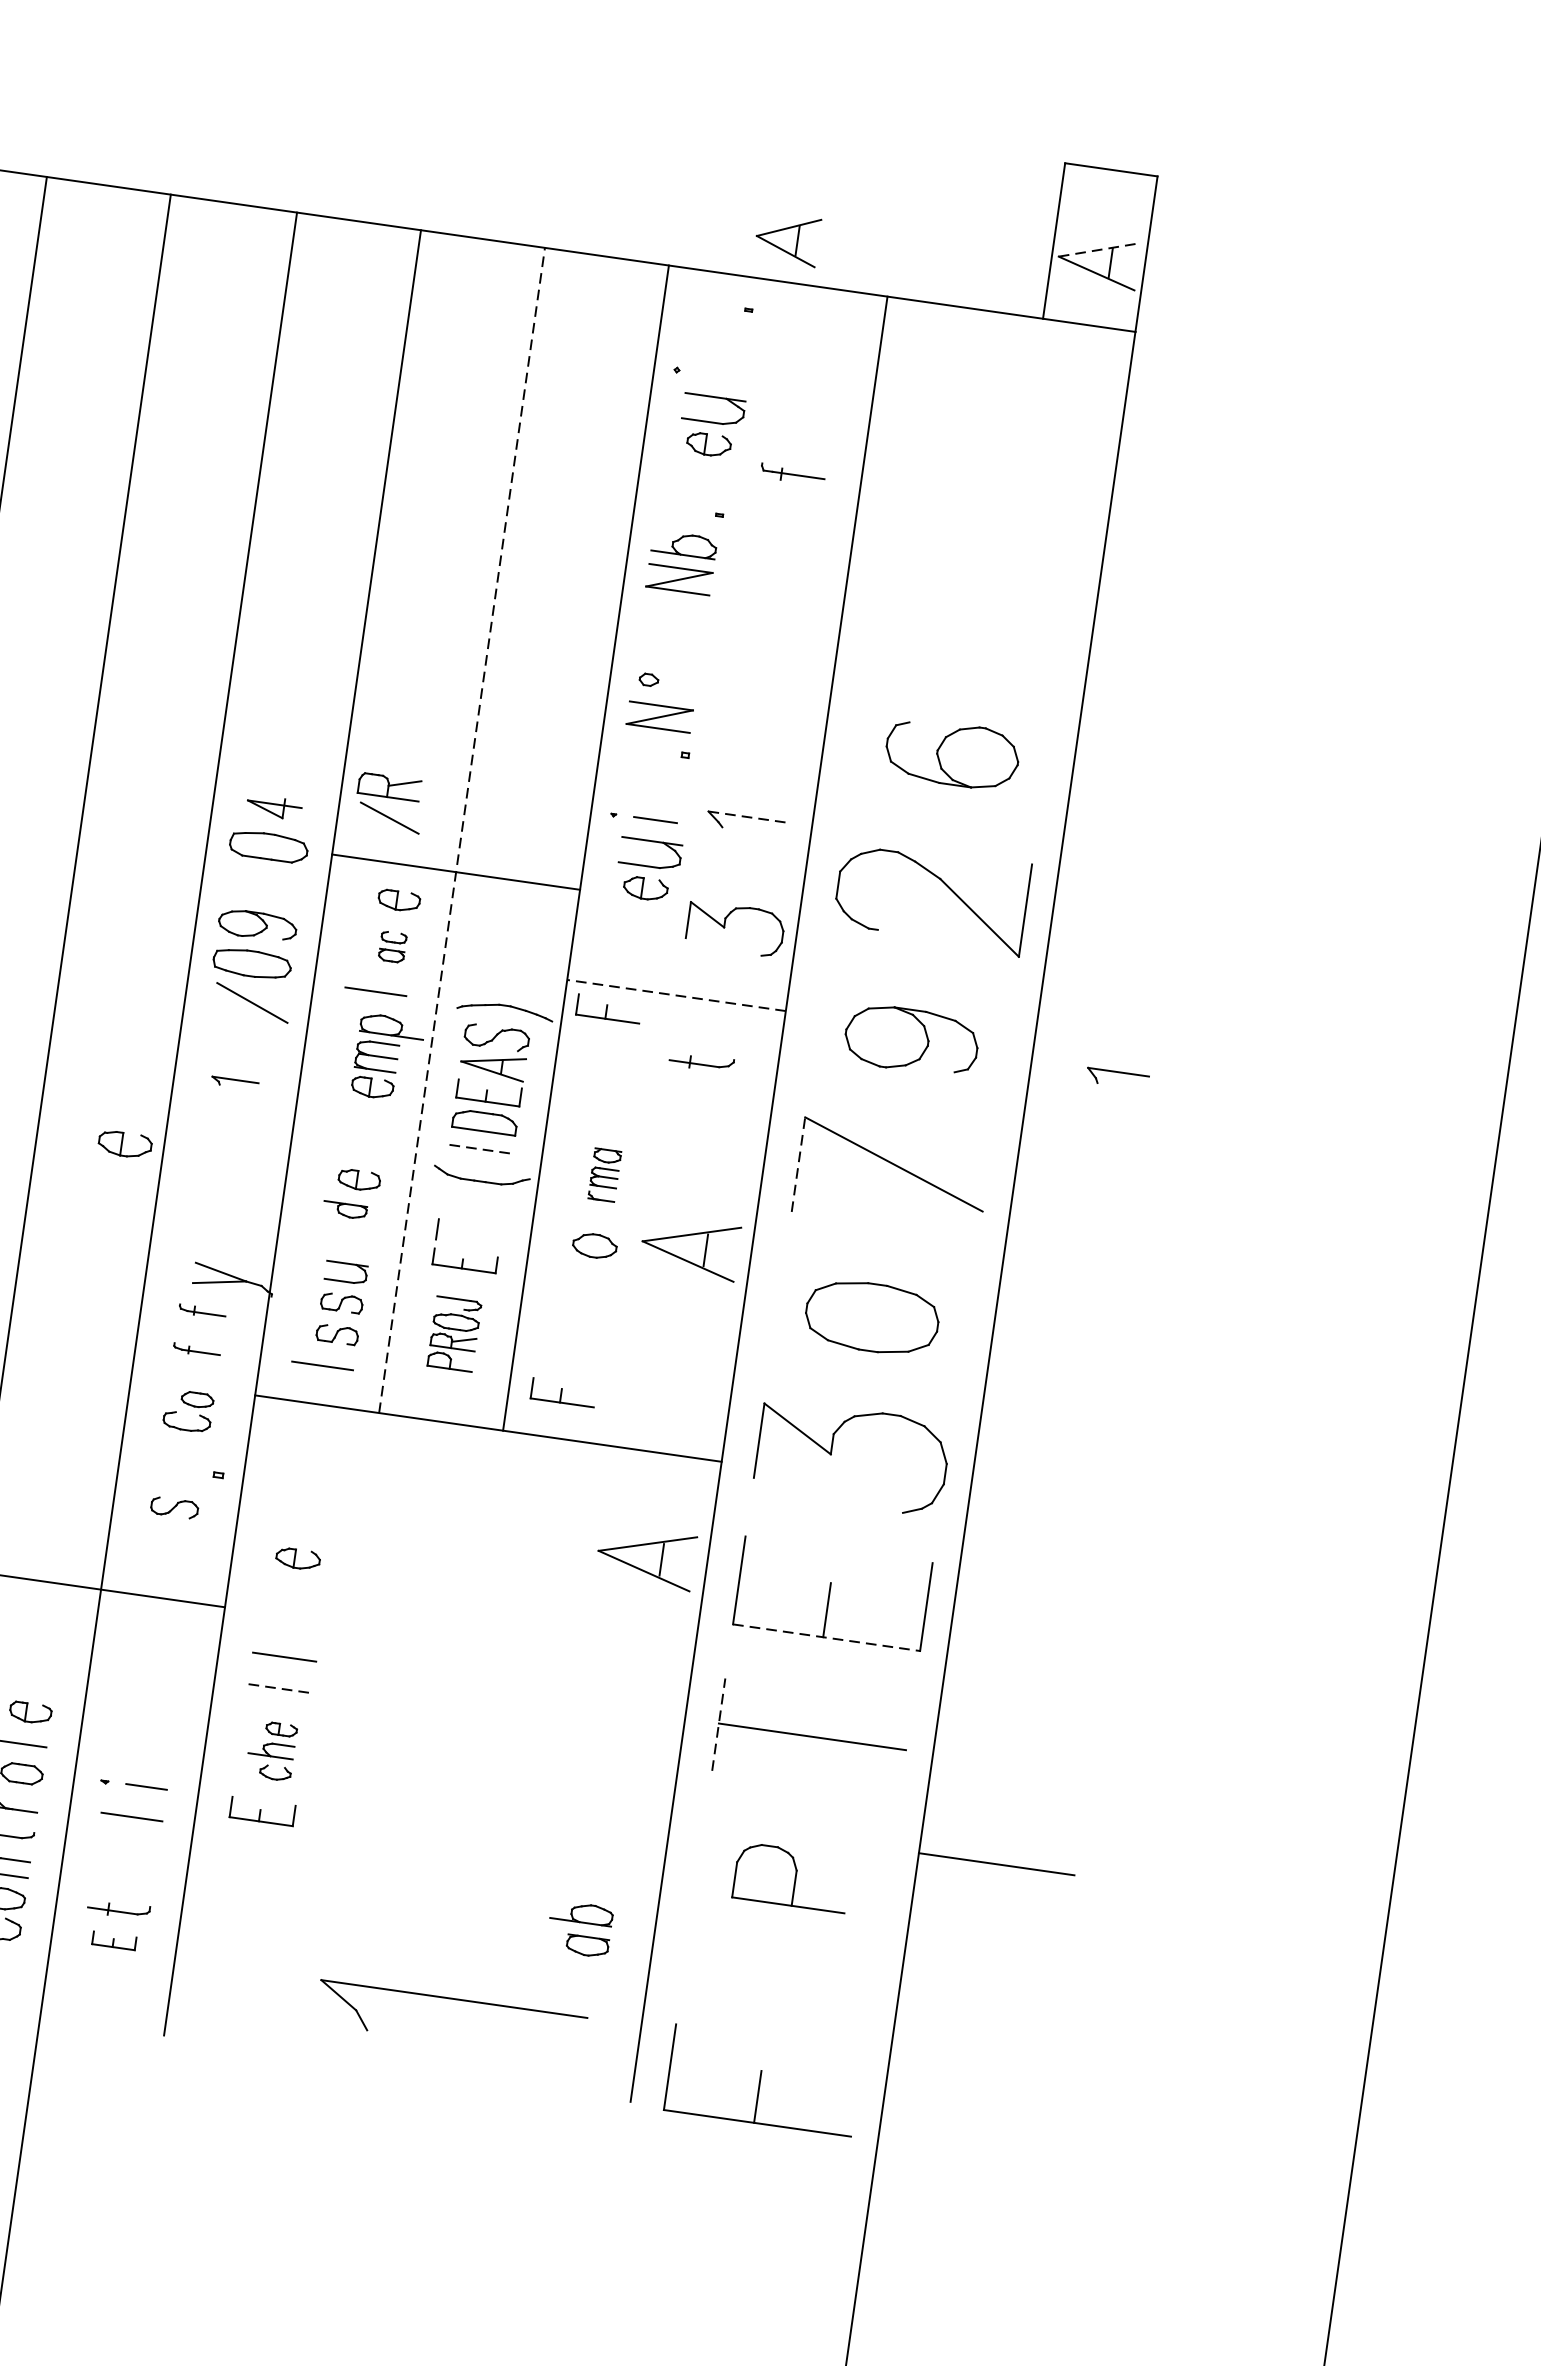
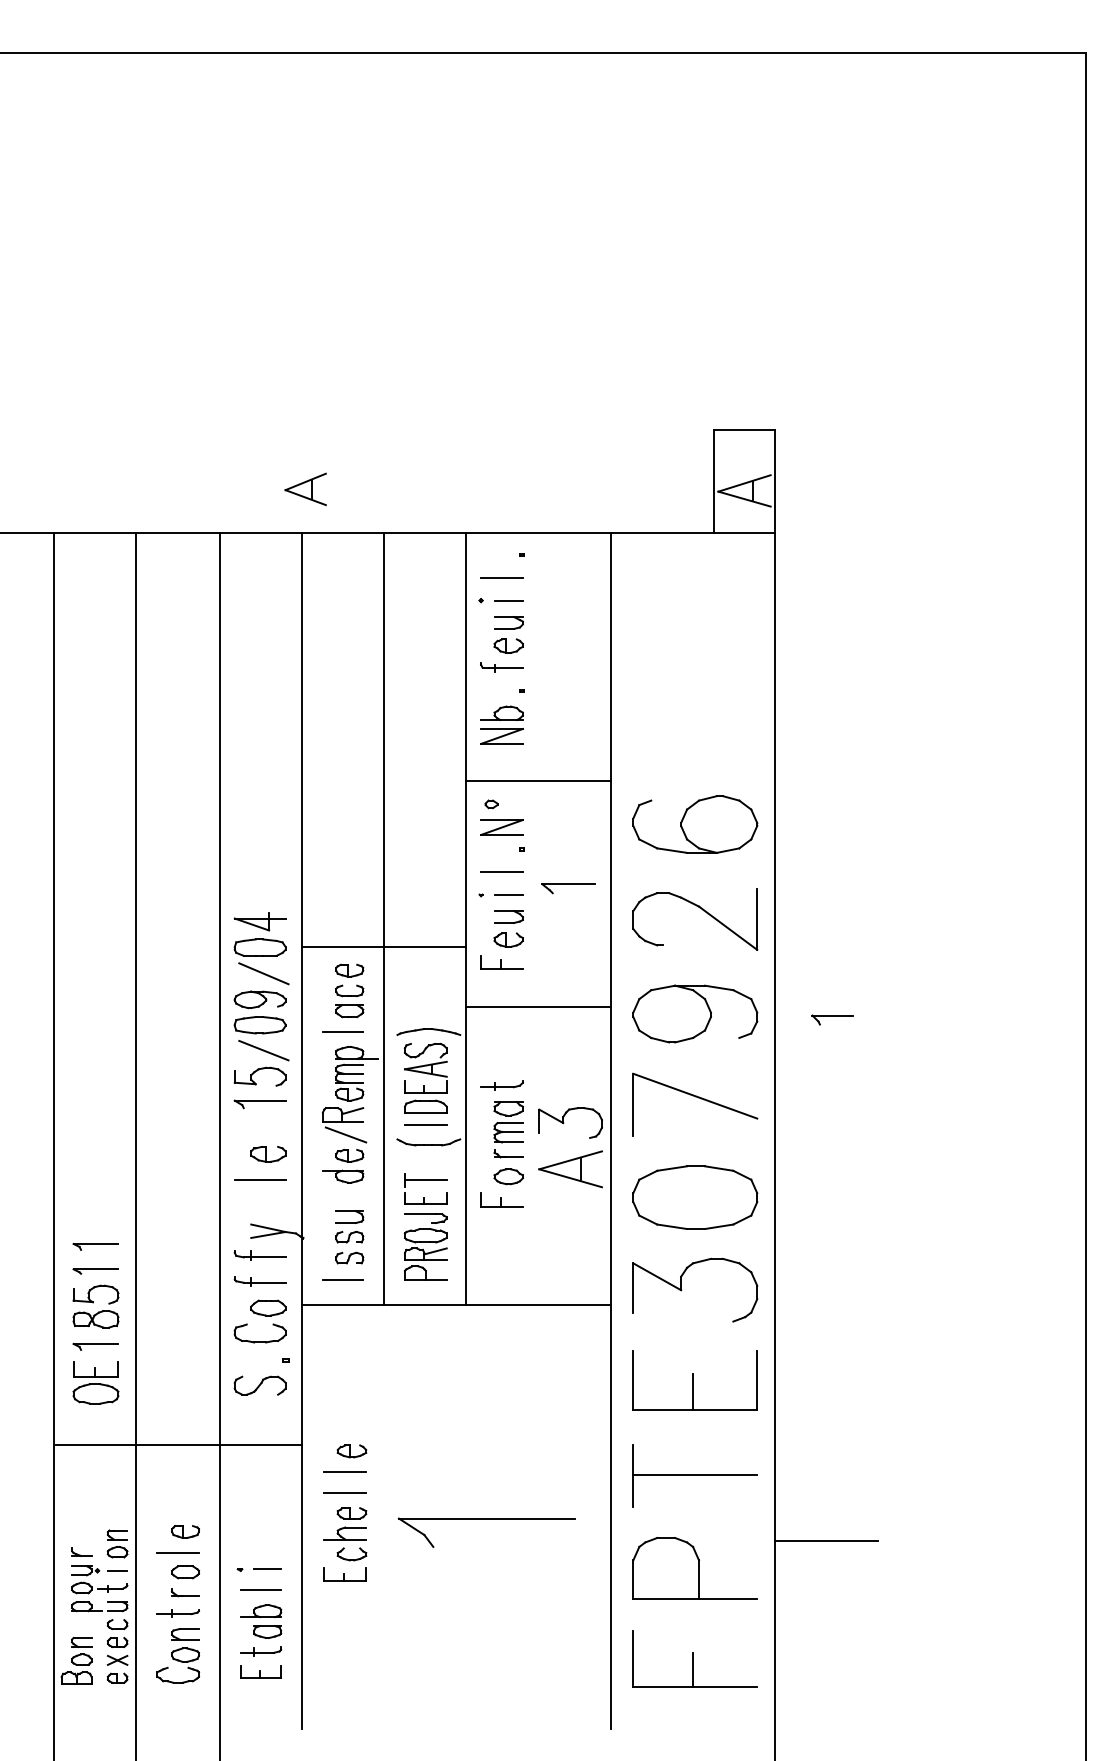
part: (787, 239) -> (305, 489), moved
line: (1101, 250) -> (745, 483), dashed -> solid
line: (712, 341) -> (501, 578), added
line: (718, 375) -> (508, 600), added
part: (713, 409) -> (508, 622), size x0.71
part: (792, 474) -> (501, 667), moved
line: (724, 655) -> (538, 781), added
part: (952, 754) -> (695, 824), size x1.43
line: (649, 785) -> (501, 872), added
part: (389, 803) -> (344, 1125), moved
part: (273, 807) -> (259, 921), size x1.43
line: (747, 817) -> (568, 884), dashed -> solid
line: (462, 830) -> (384, 919), dashed -> solid
part: (650, 852) -> (508, 916), size x0.71
line: (268, 886) -> (263, 973), added
part: (735, 928) -> (570, 1122), moved
part: (392, 947) -> (349, 1001), size x1.67
line: (676, 995) -> (538, 1006), dashed -> solid
part: (608, 1008) -> (501, 962), moved
part: (912, 1039) -> (695, 1013), size x1.43
part: (240, 1041) -> (259, 1076), added
part: (700, 1061) -> (501, 1085), moved
part: (234, 1083) -> (259, 1104), size x1.67
part: (125, 1144) -> (268, 1154), moved
line: (480, 1149) -> (425, 1124), dashed -> solid
line: (798, 1163) -> (633, 1104), dashed -> solid
part: (604, 1174) -> (508, 1129), size x1.67
line: (218, 1196) -> (259, 1179), added
part: (345, 1210) -> (343, 1176), size x1.43
line: (468, 1232) -> (425, 1179), added
part: (201, 1311) -> (259, 1255), size x1.67
part: (872, 1317) -> (695, 1197), size x1.43
part: (454, 1333) -> (425, 1246), size x1.43
part: (196, 1350) -> (259, 1281), size x1.67
part: (563, 1392) -> (501, 1199), moved
part: (187, 1410) -> (259, 1321), size x1.67
part: (173, 1507) -> (259, 1385), size x1.67
part: (645, 1557) -> (570, 1374), removed
part: (297, 1559) -> (351, 1451), moved
line: (826, 1637) -> (695, 1409), dashed -> solid
line: (280, 1689) -> (345, 1493), dashed -> solid
line: (718, 1725) -> (633, 1476), dashed -> solid
part: (271, 1751) -> (345, 1534), size x1.43
part: (791, 1877) -> (694, 1568), size x1.67
part: (580, 1929) -> (261, 1621), moved
part: (113, 1939) -> (260, 1671), size x1.43
part: (453, 2000) -> (486, 1519), moved
part: (762, 2079) -> (694, 1658), moved

